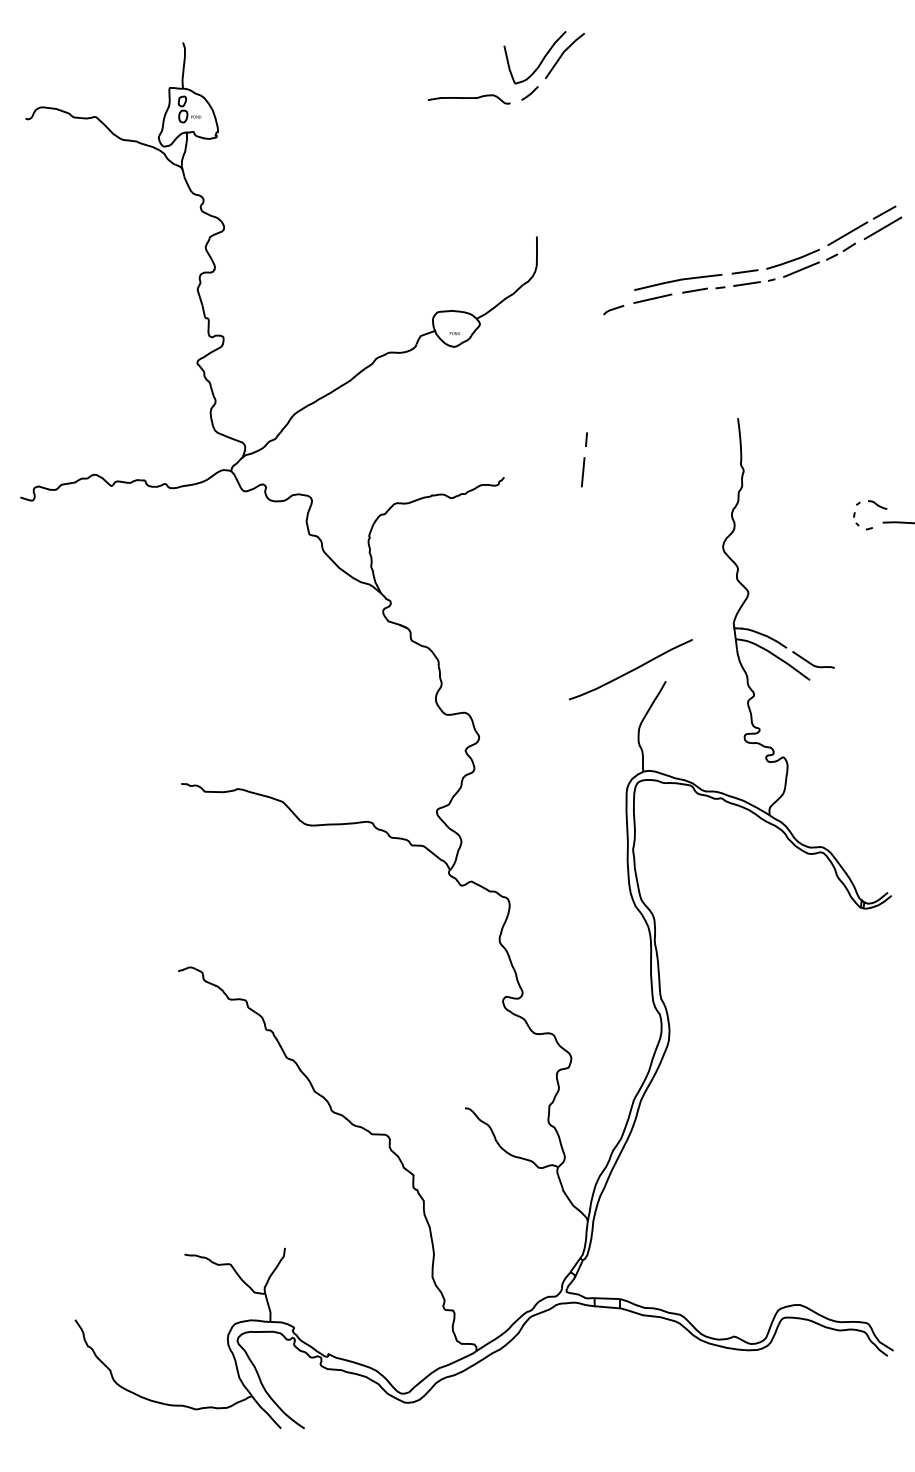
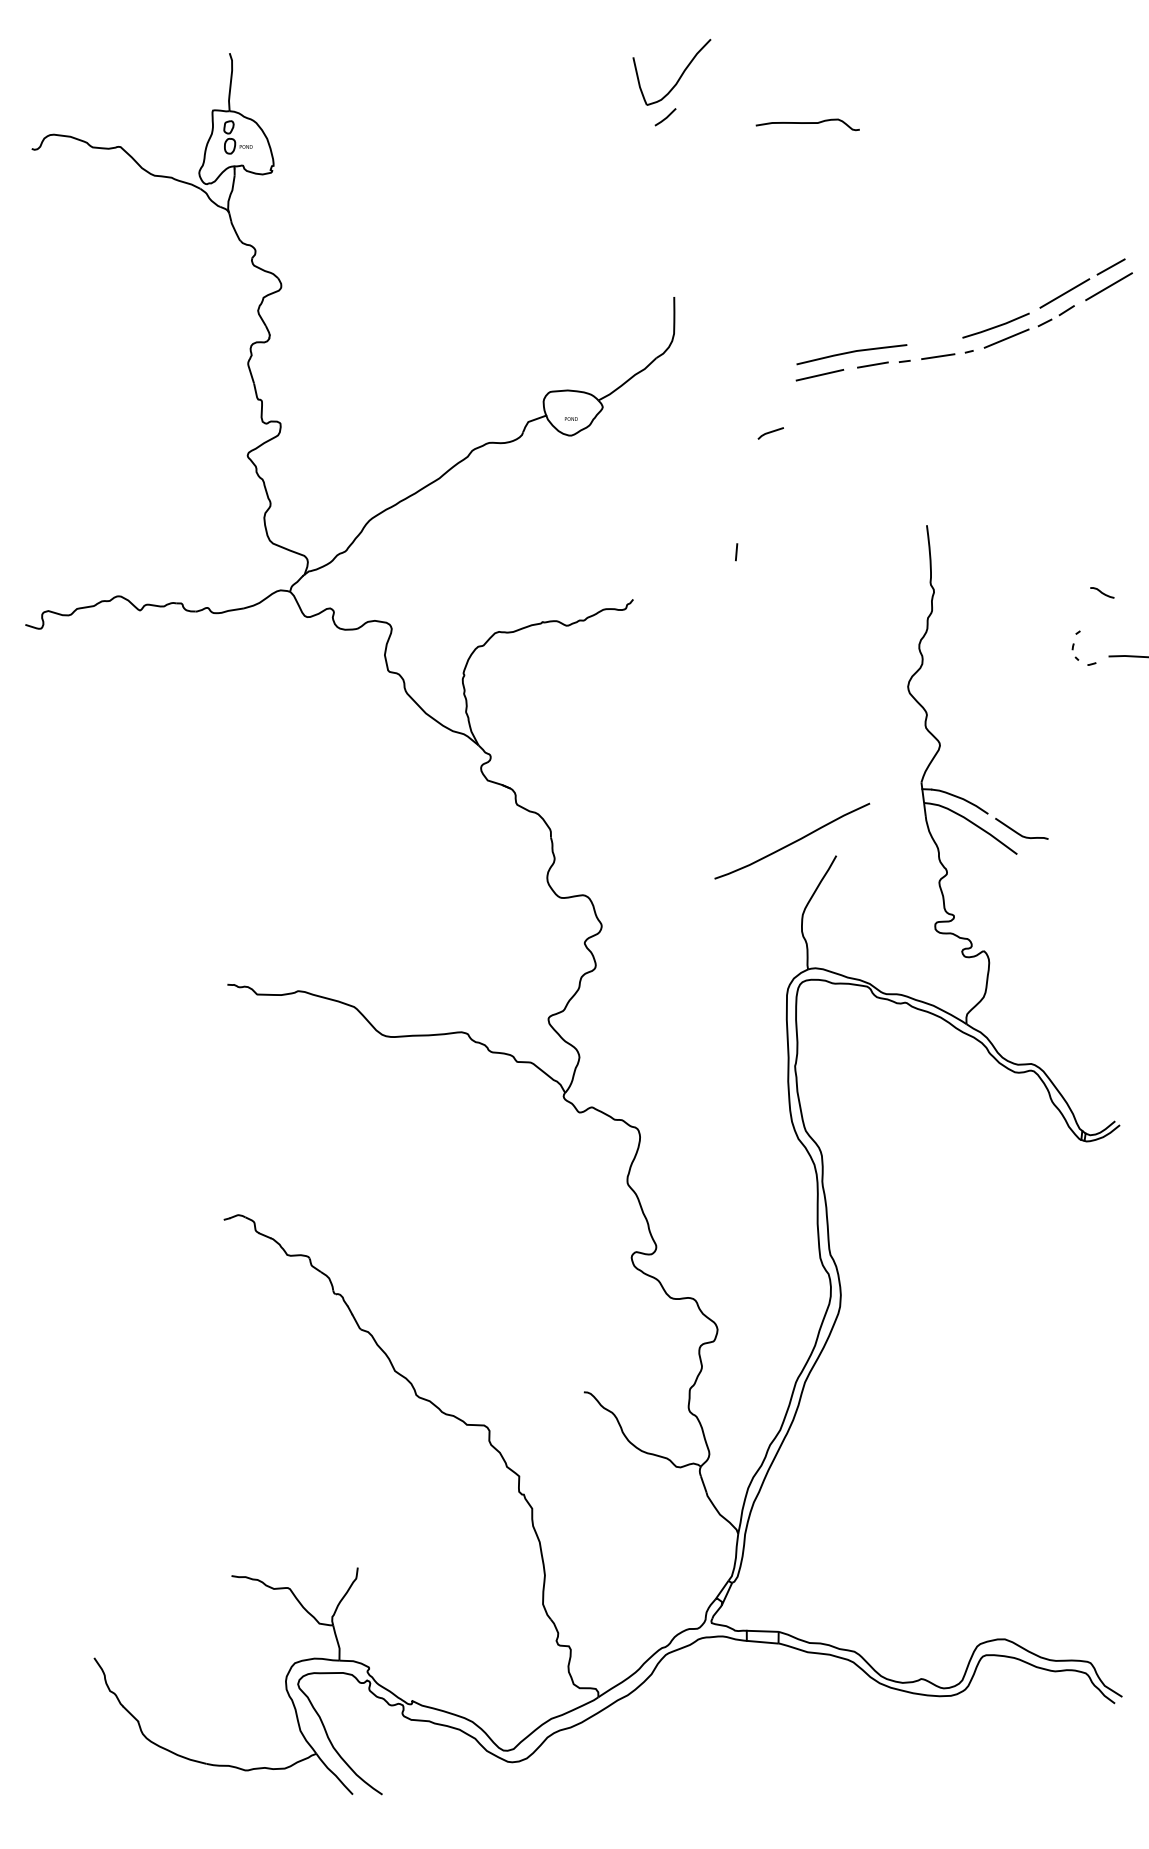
line: (563, 54) -> (707, 68), removed
curve: (468, 98) -> (806, 123), moved
line: (744, 271) -> (935, 340), removed
line: (613, 310) -> (770, 433), moved
line: (582, 472) -> (731, 593), removed
curve: (877, 504) -> (1102, 592), moved

